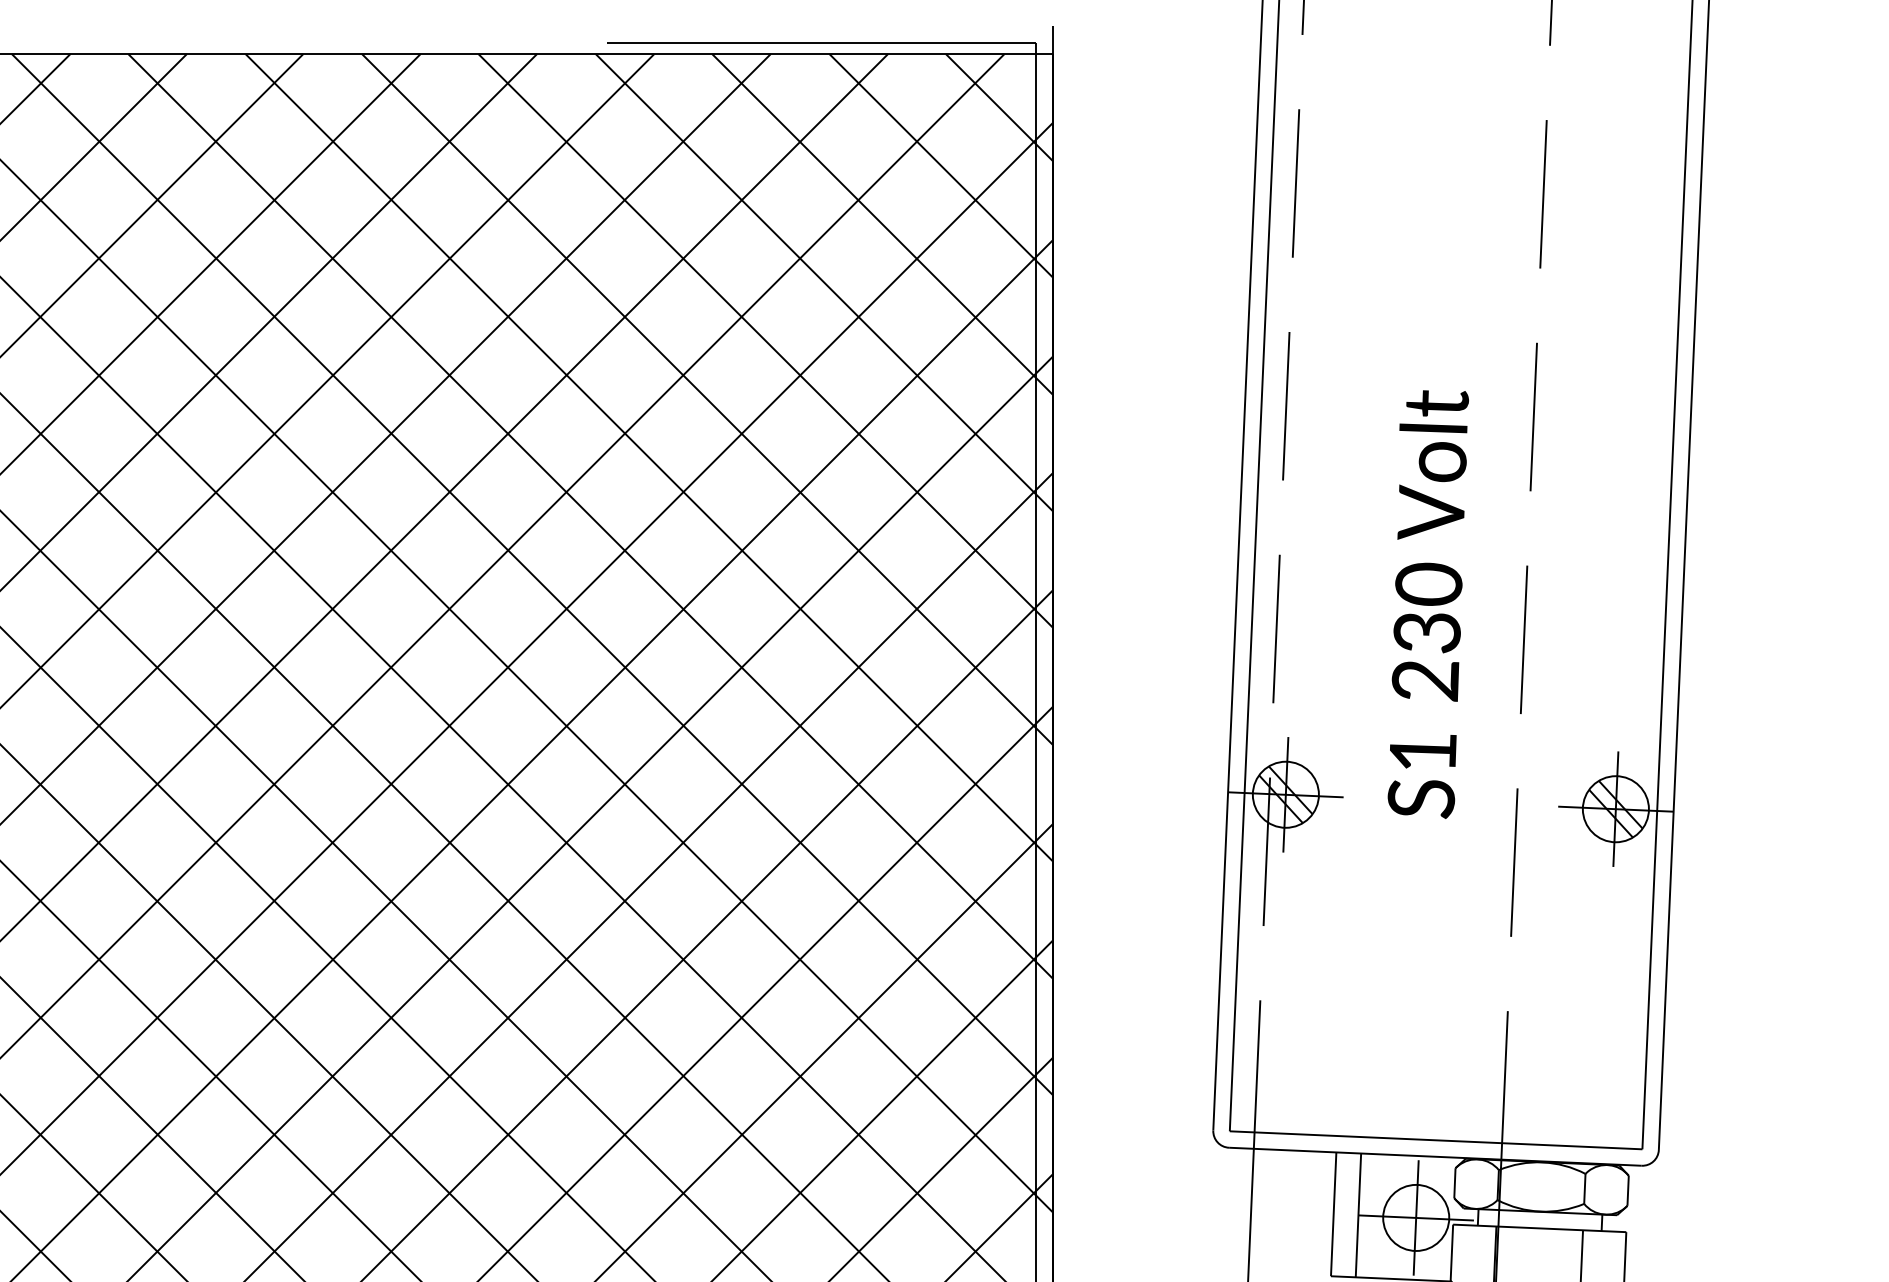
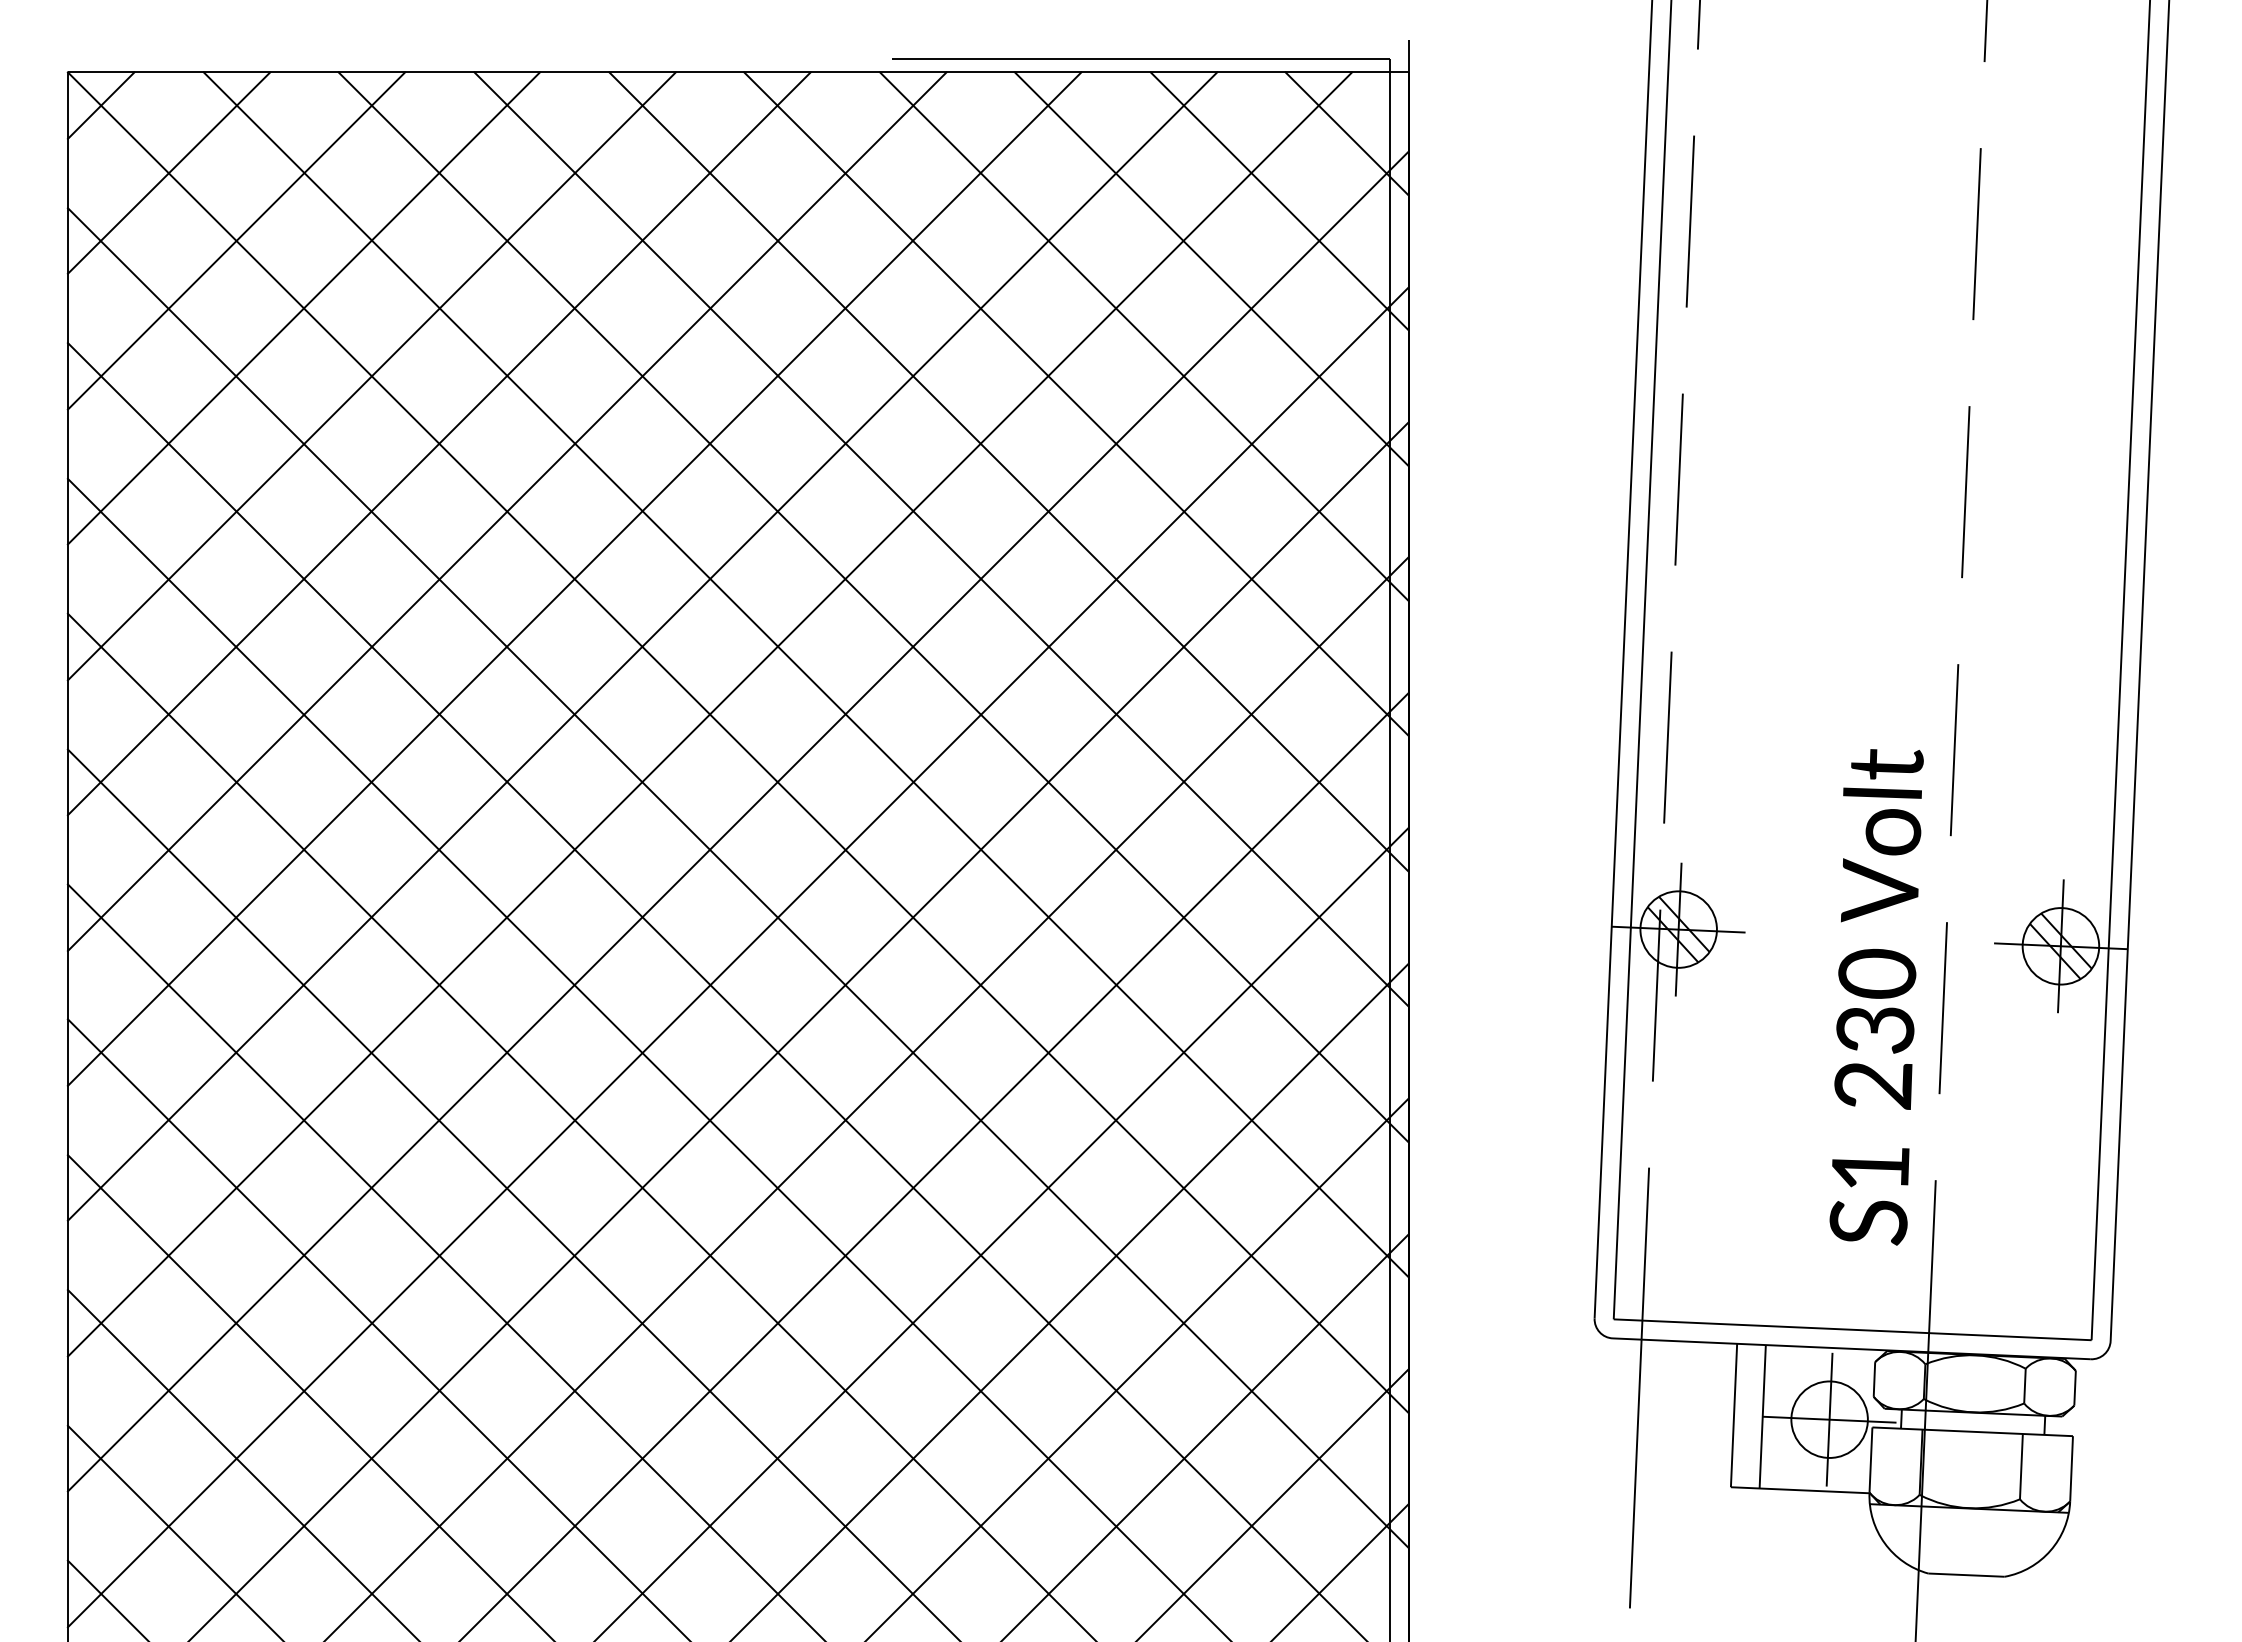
text: (1428, 604) -> (1876, 997), moved

